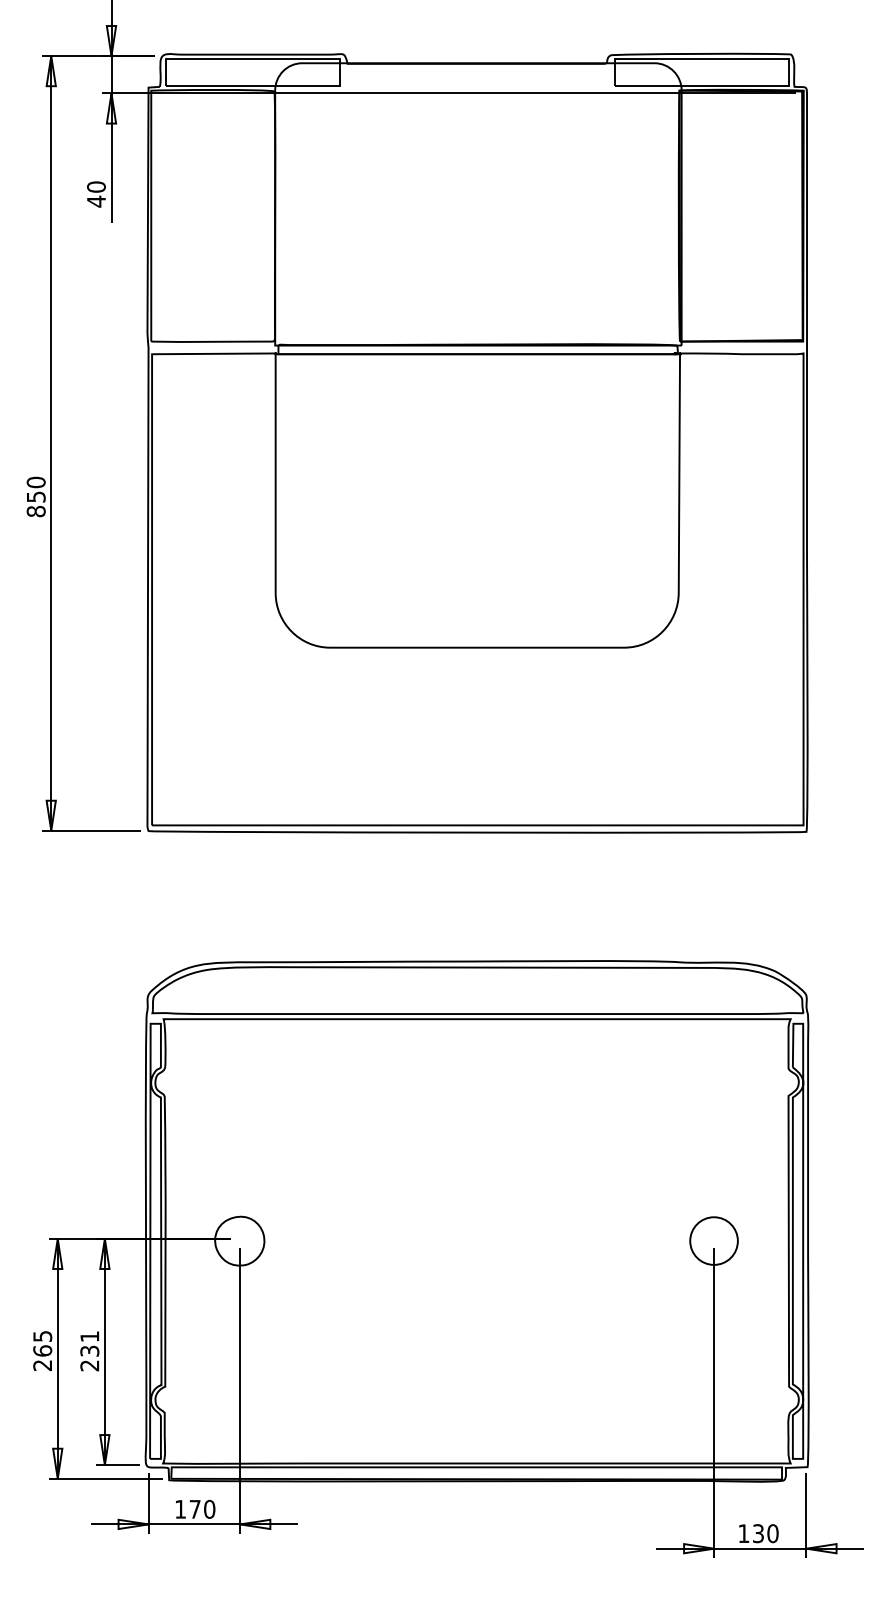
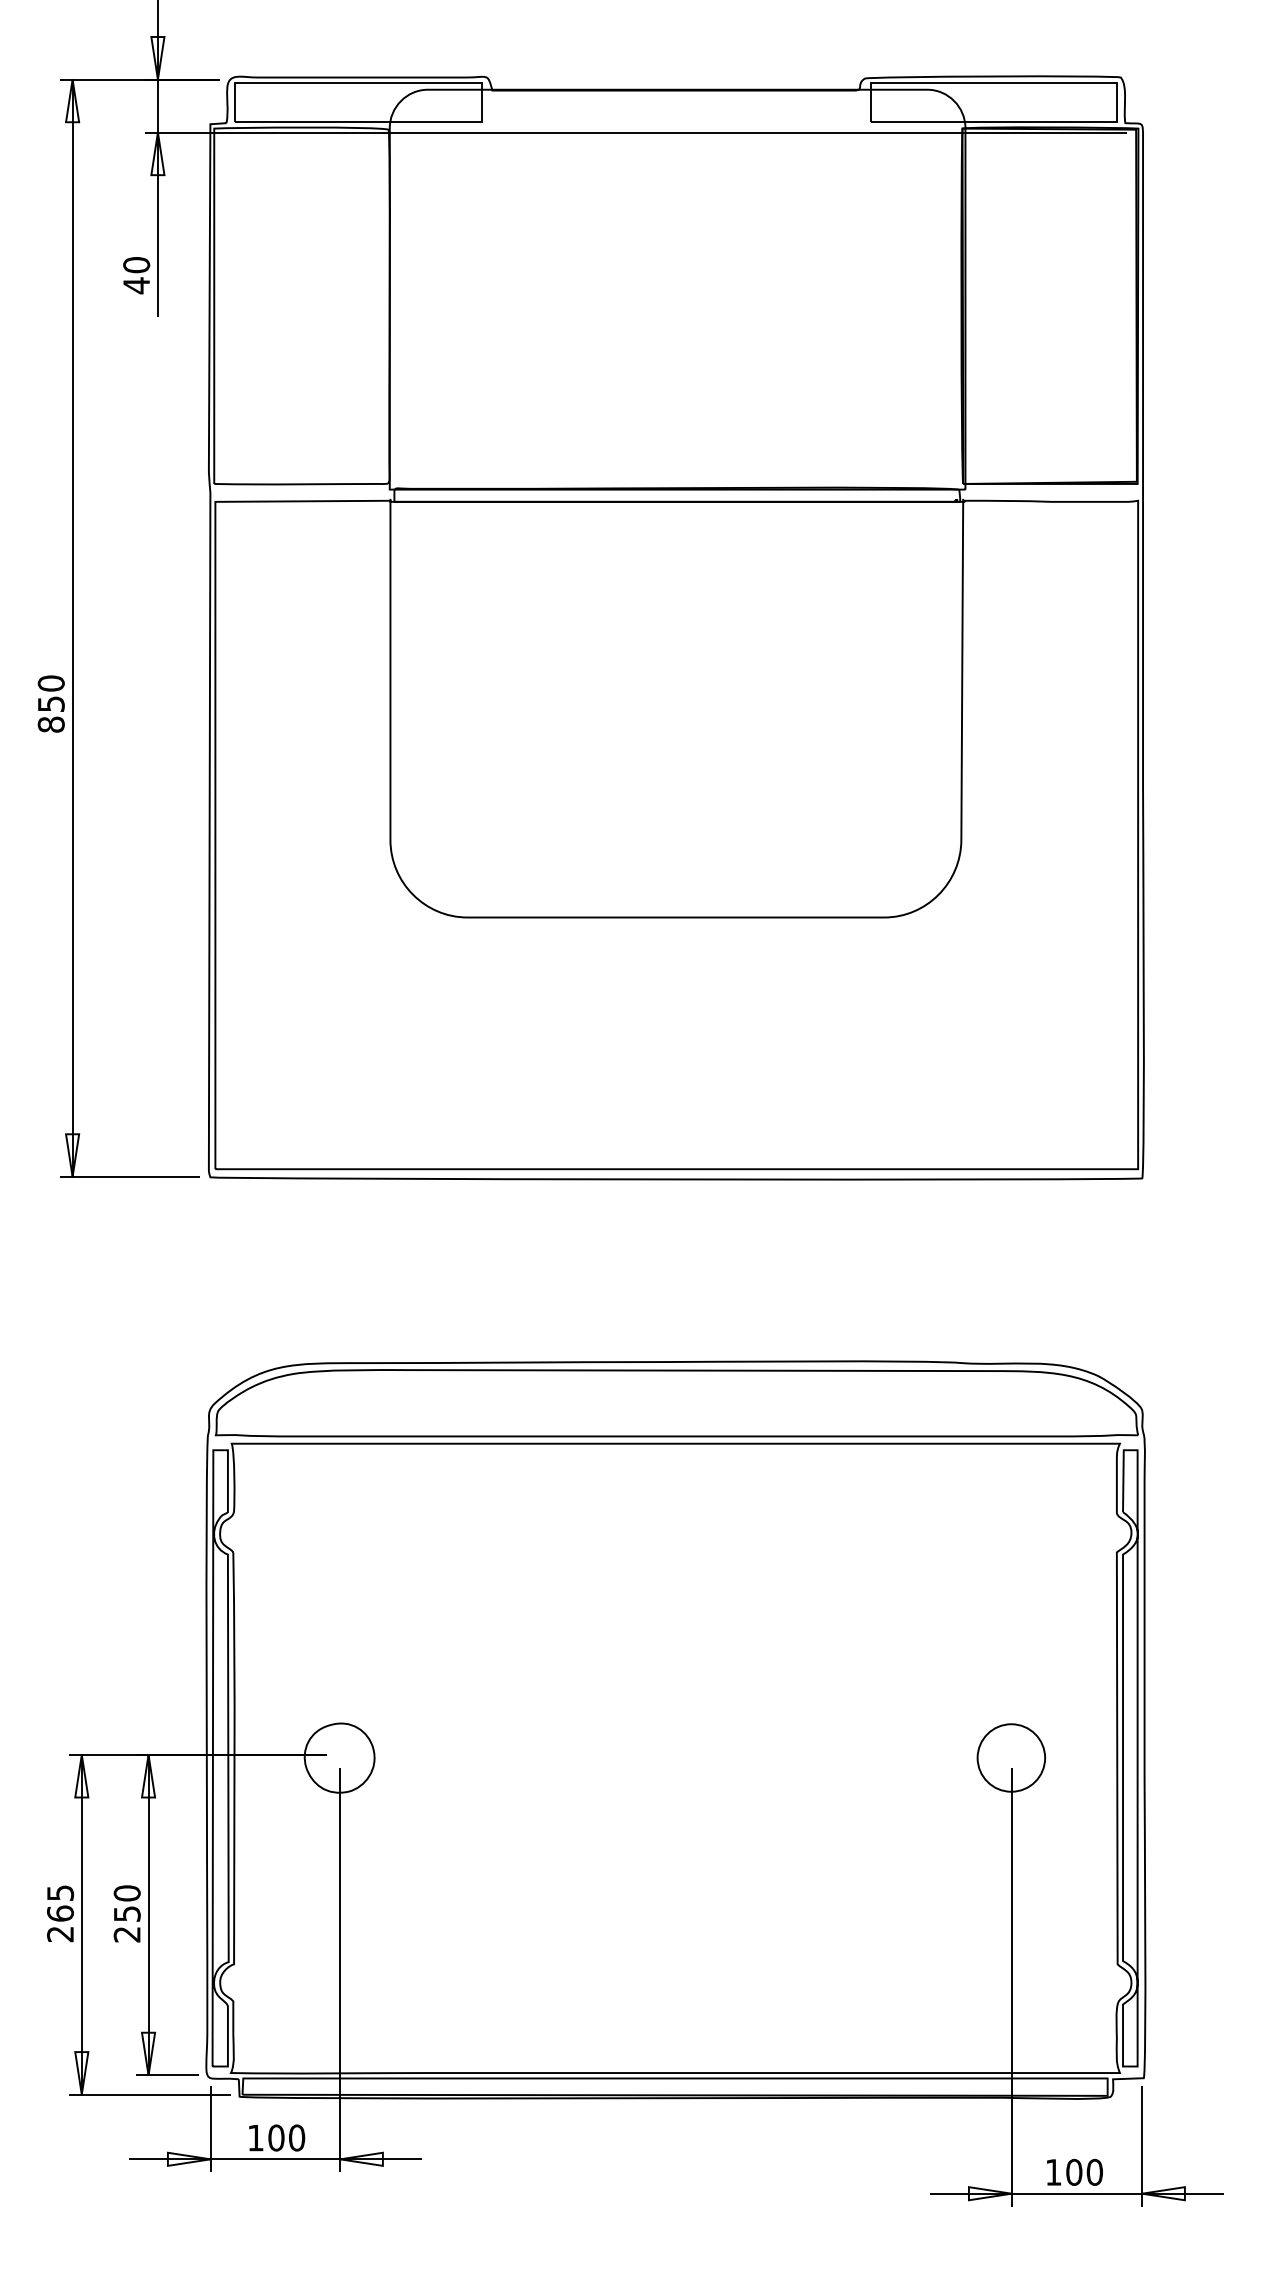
text: (89, 1343) -> (126, 1903), 231 -> 250
text: (194, 1508) -> (275, 2136), 170 -> 100
text: (758, 1533) -> (1074, 2172), 130 -> 100

